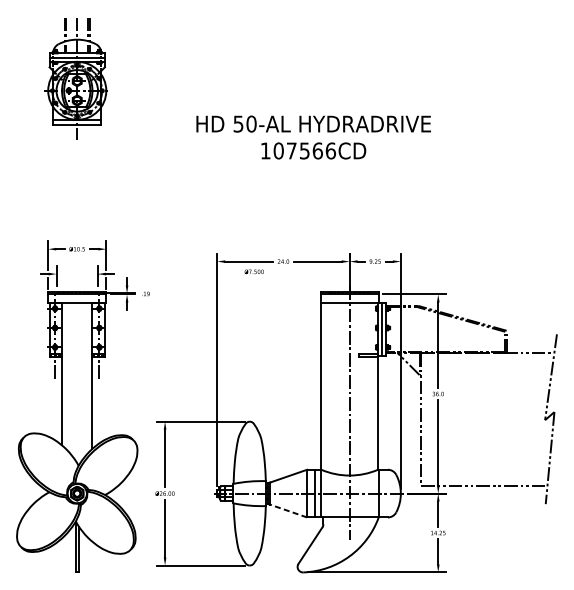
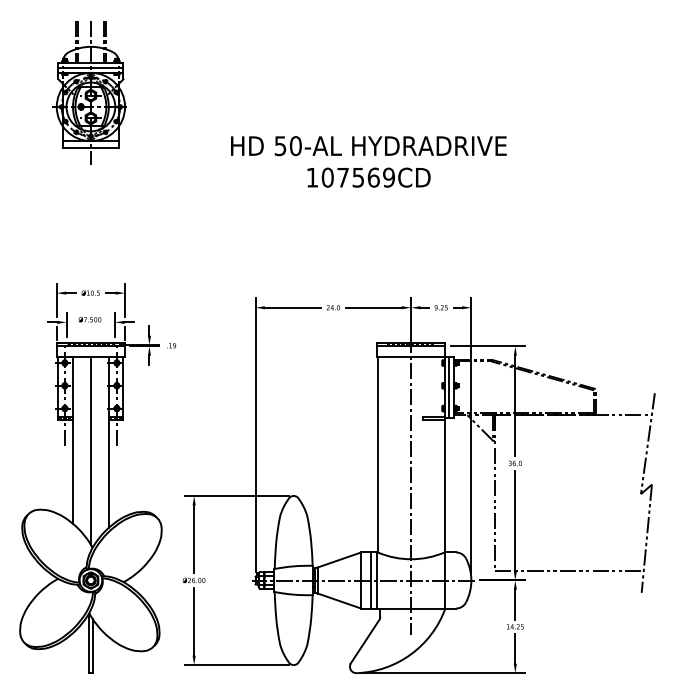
text: (331, 150) -> (389, 177), 107566CD -> 107569CD
text: (253, 271) -> (89, 319), moved
line: (76, 383) -> (90, 450), added
line: (288, 510) -> (339, 600), dashed -> solid

